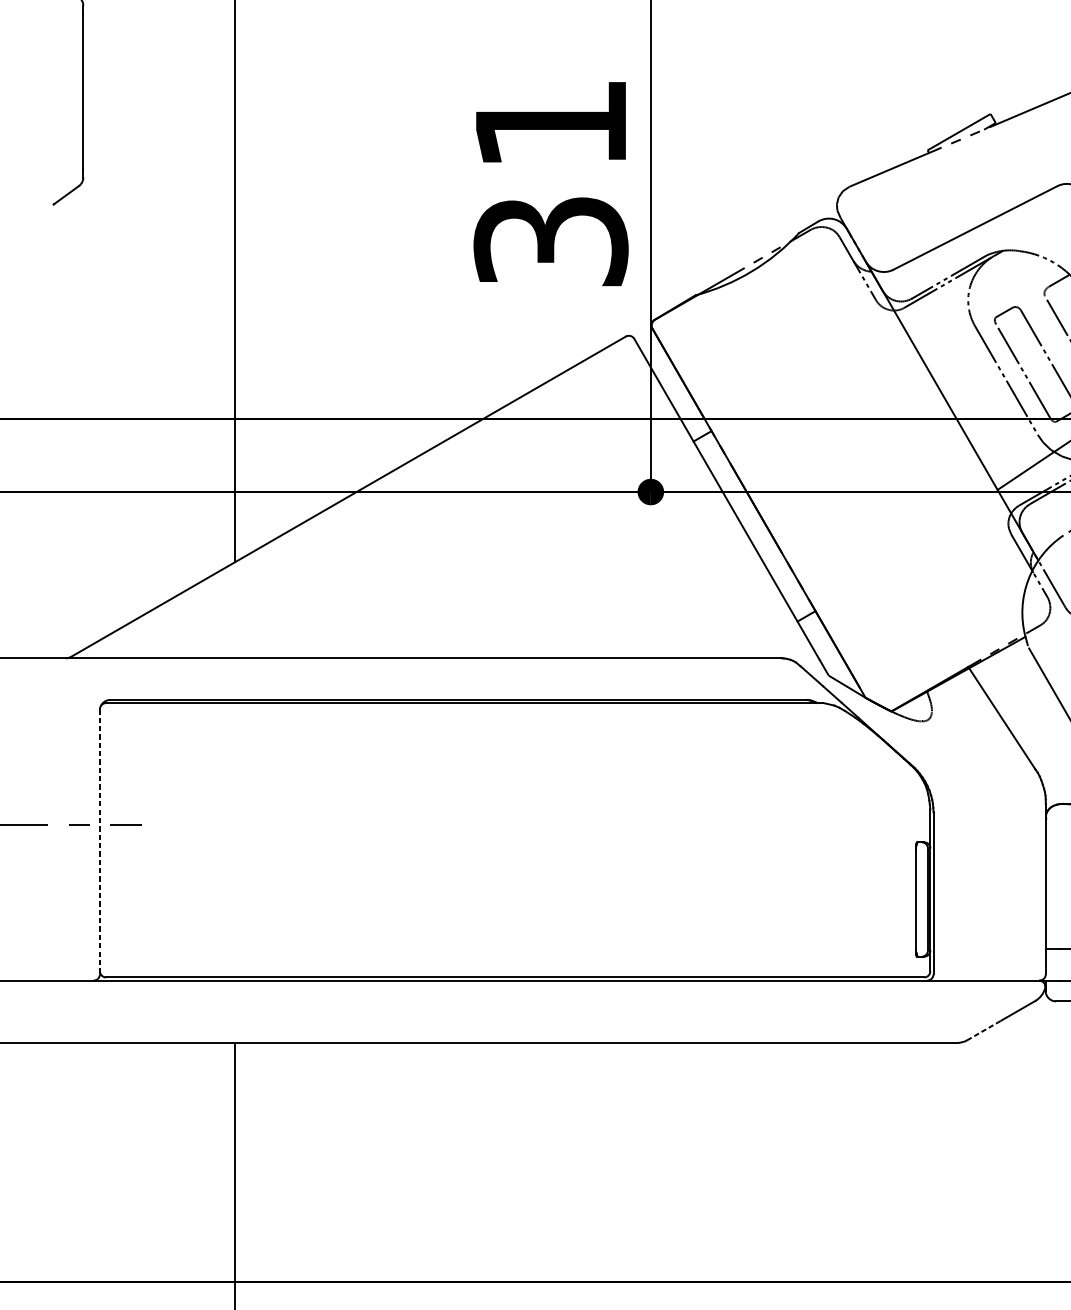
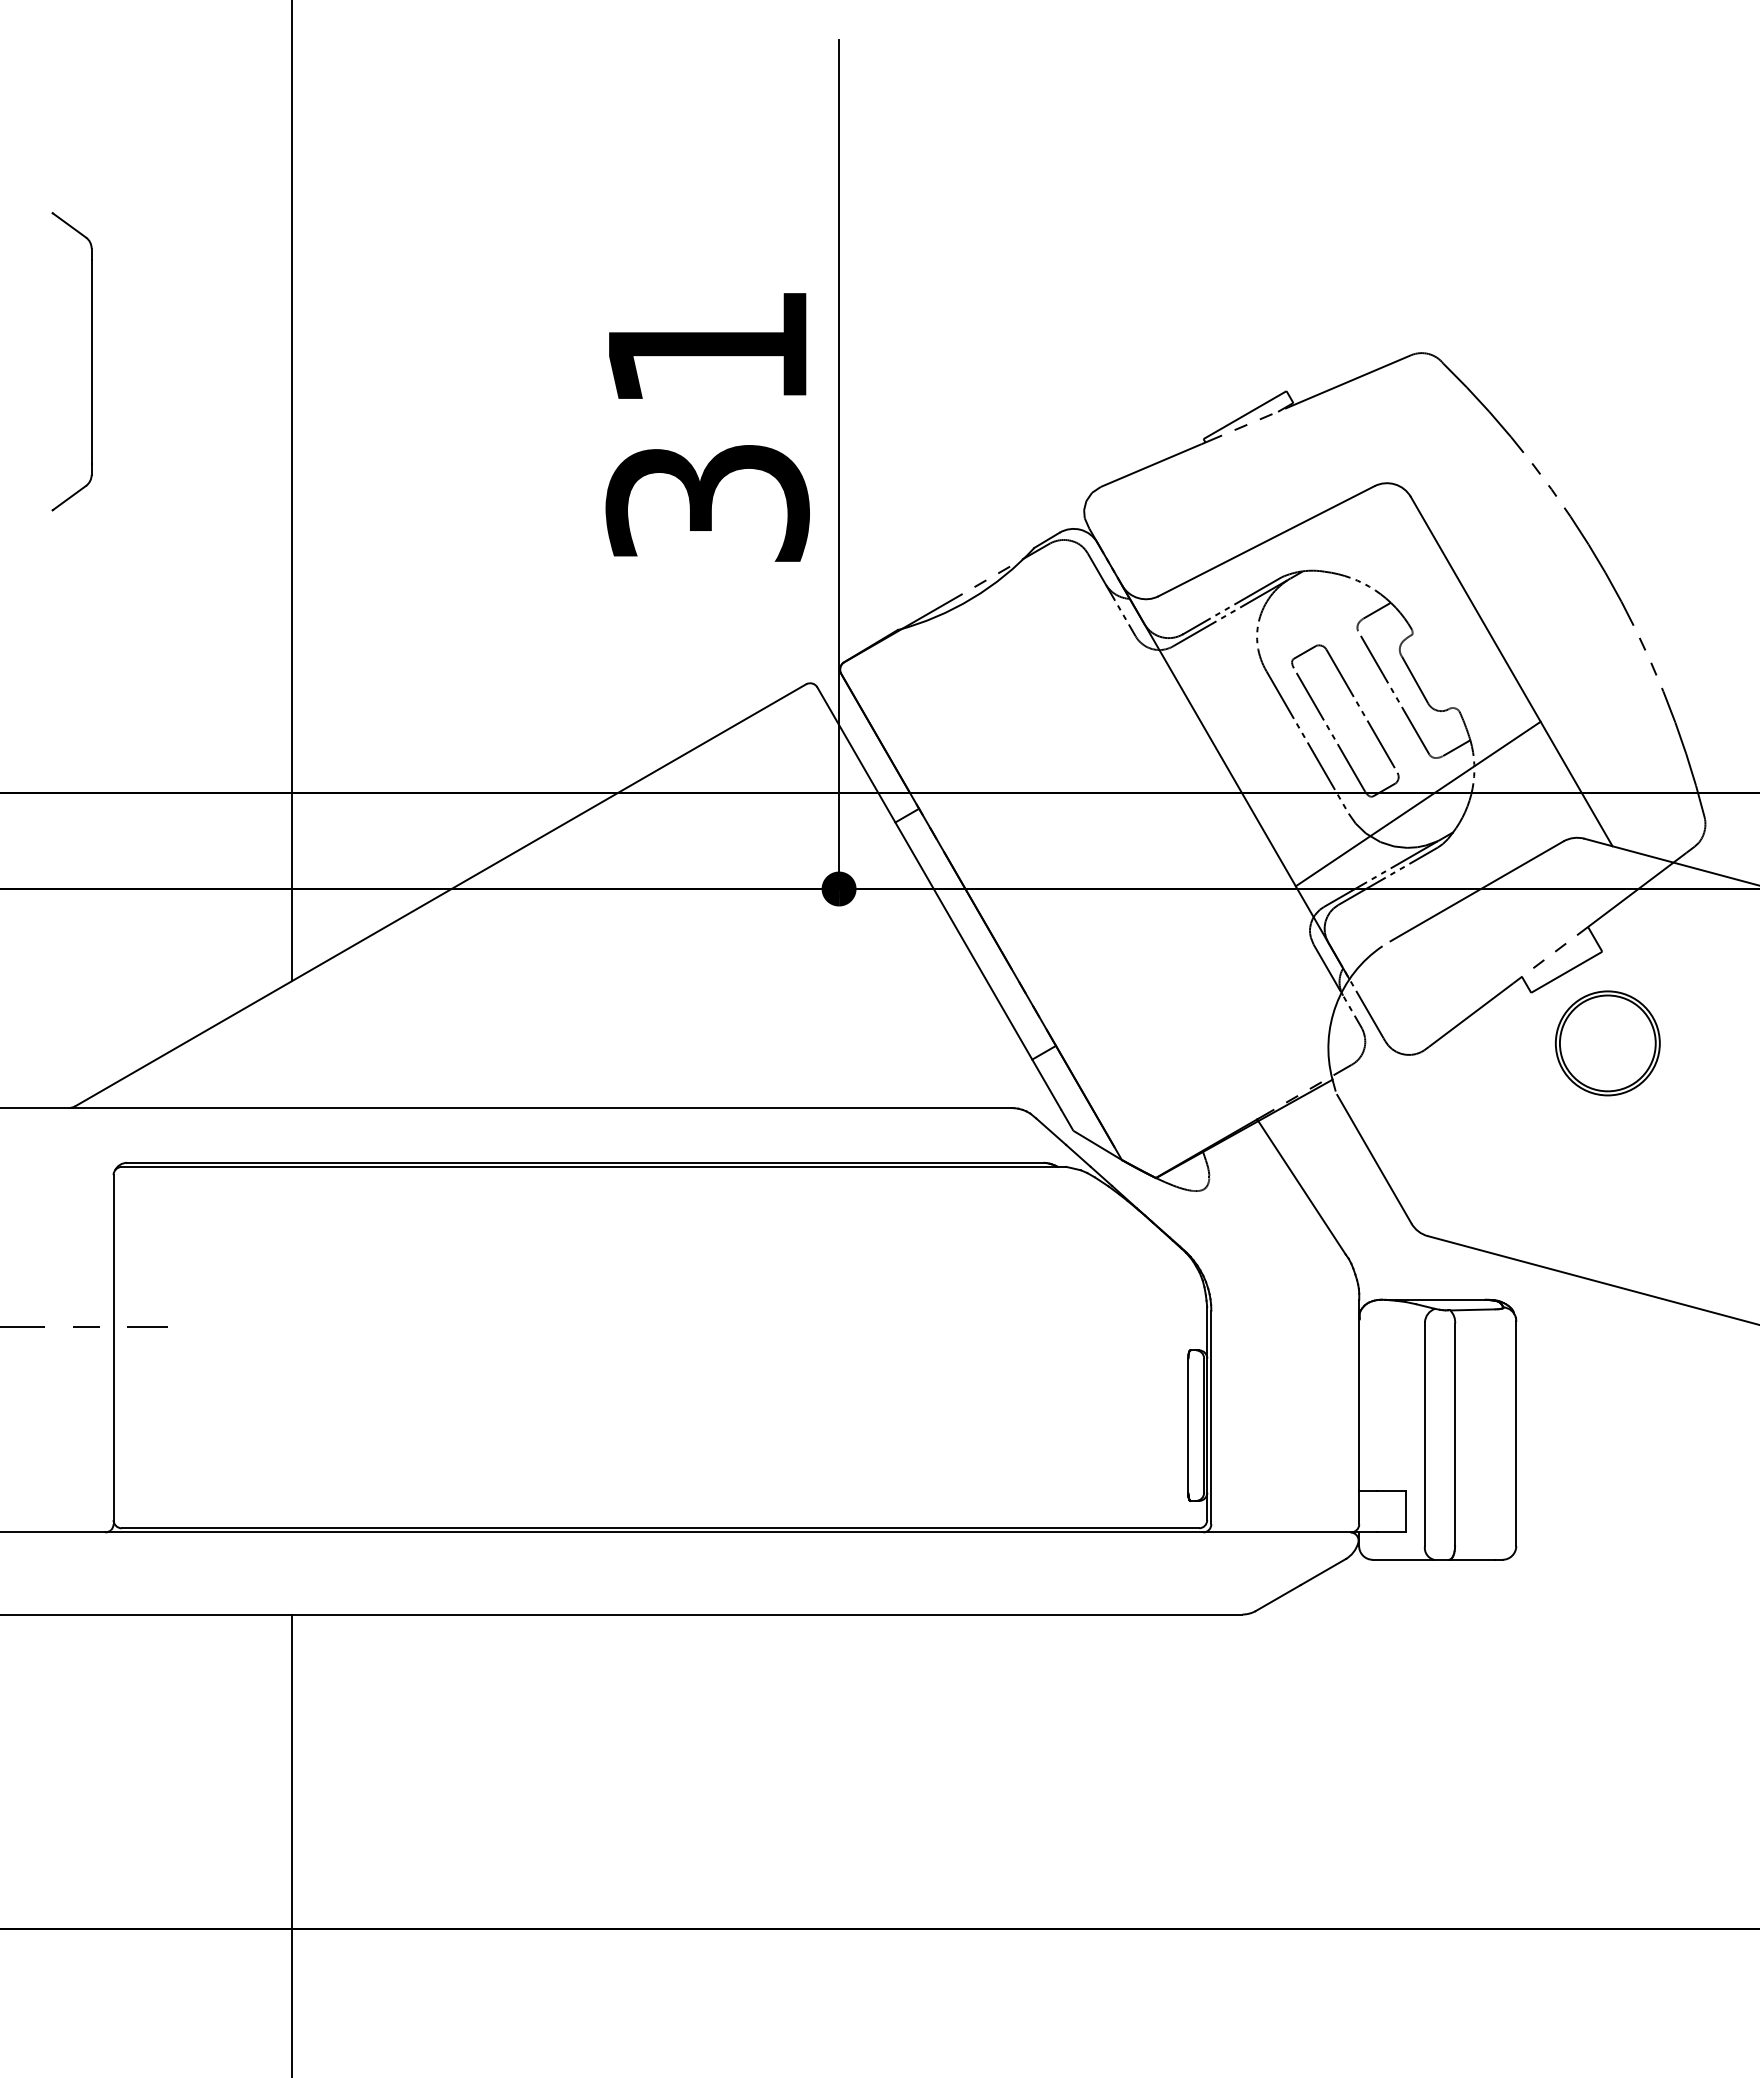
text: (550, 184) -> (707, 427), moved
line: (99, 841) -> (113, 1349), dashed -> solid
line: (984, 1029) -> (1278, 1597), dashed -> solid

